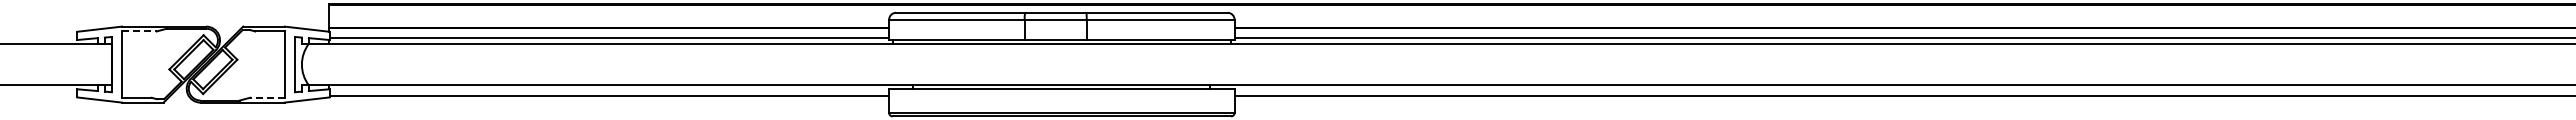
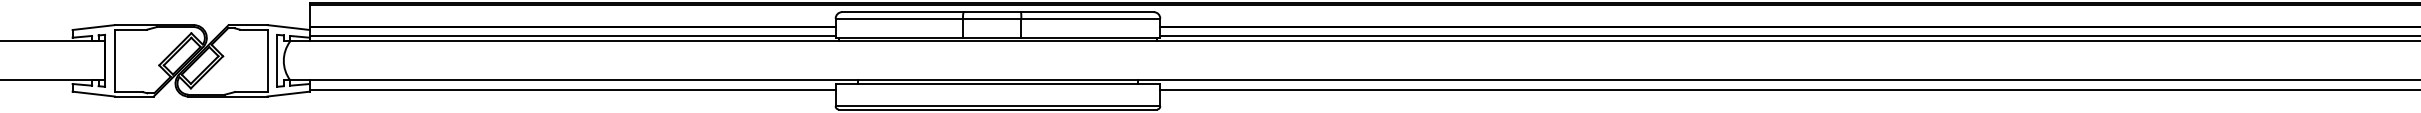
line: (139, 31) -> (131, 29), dashed -> solid
line: (266, 97) -> (250, 91), dashed -> solid

